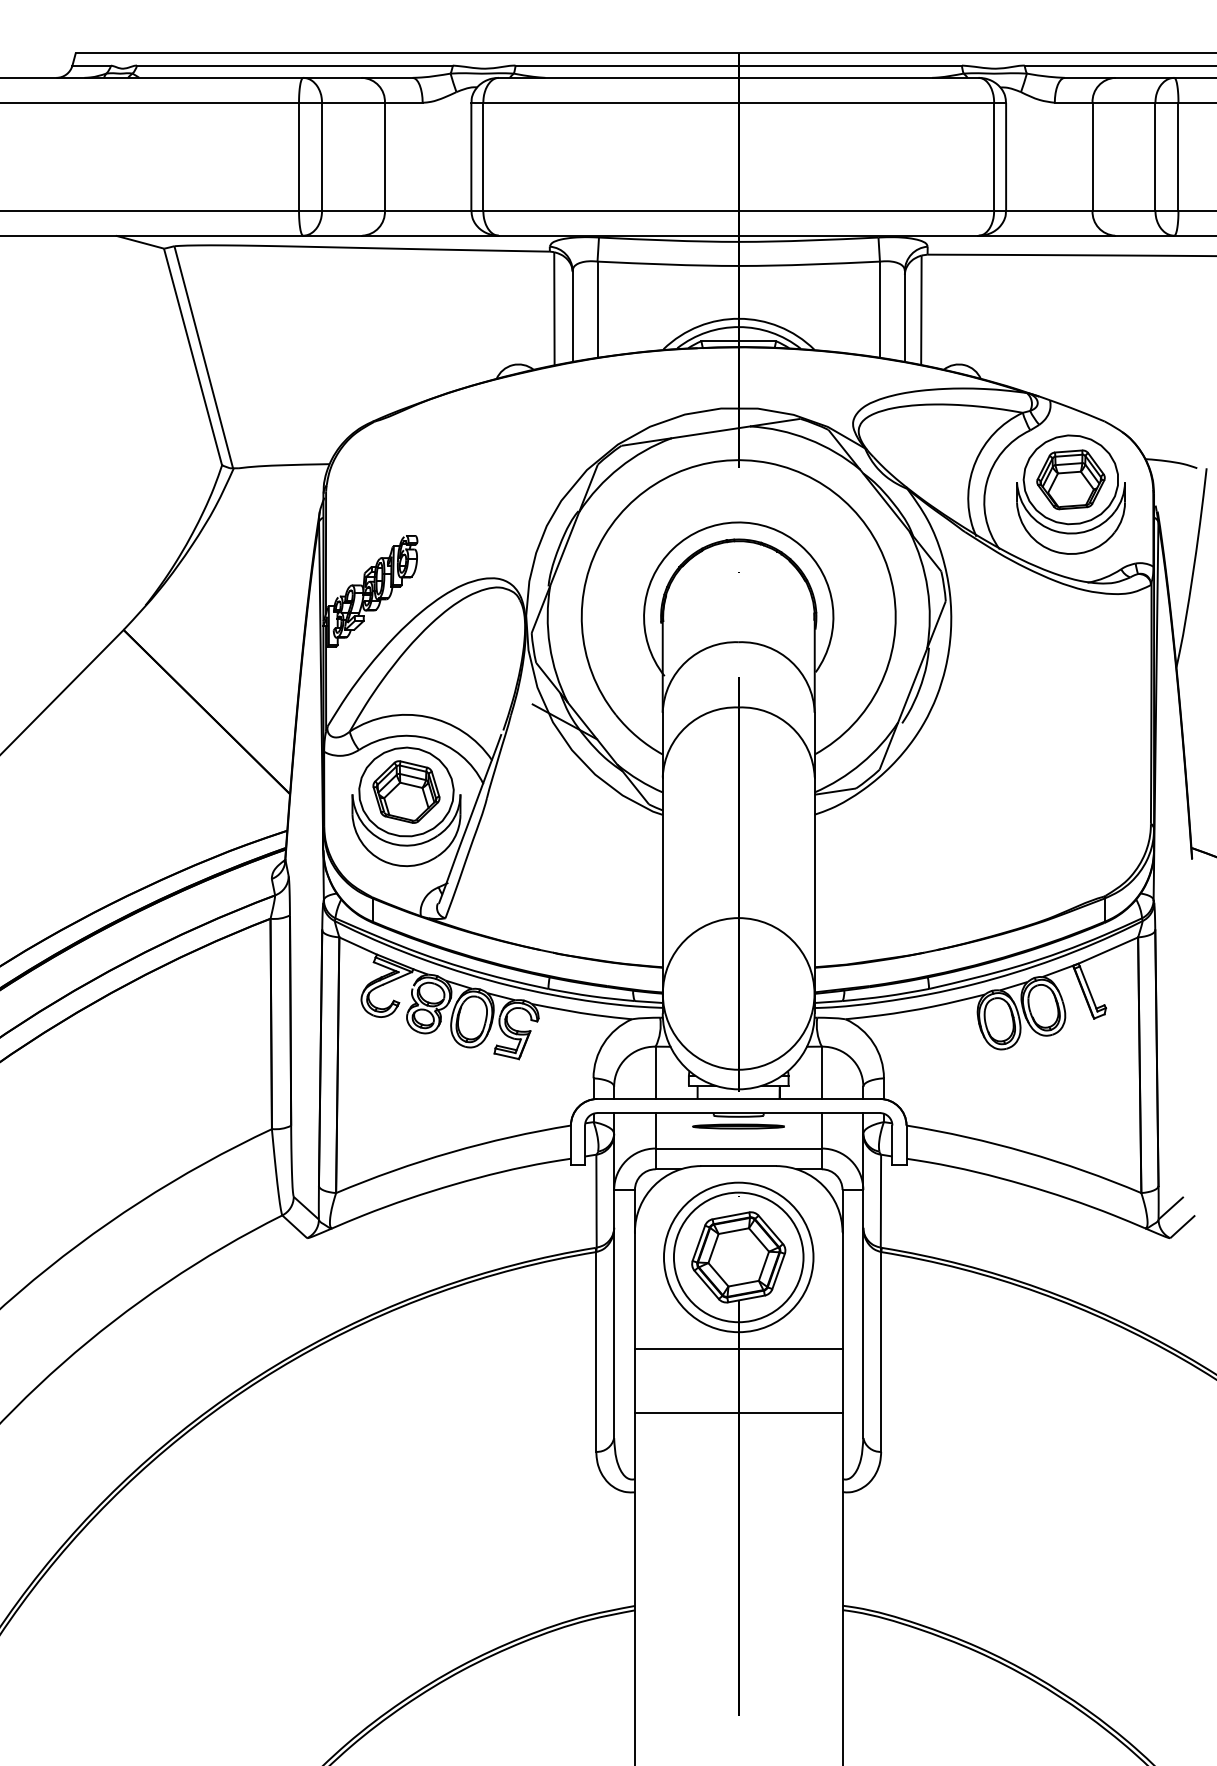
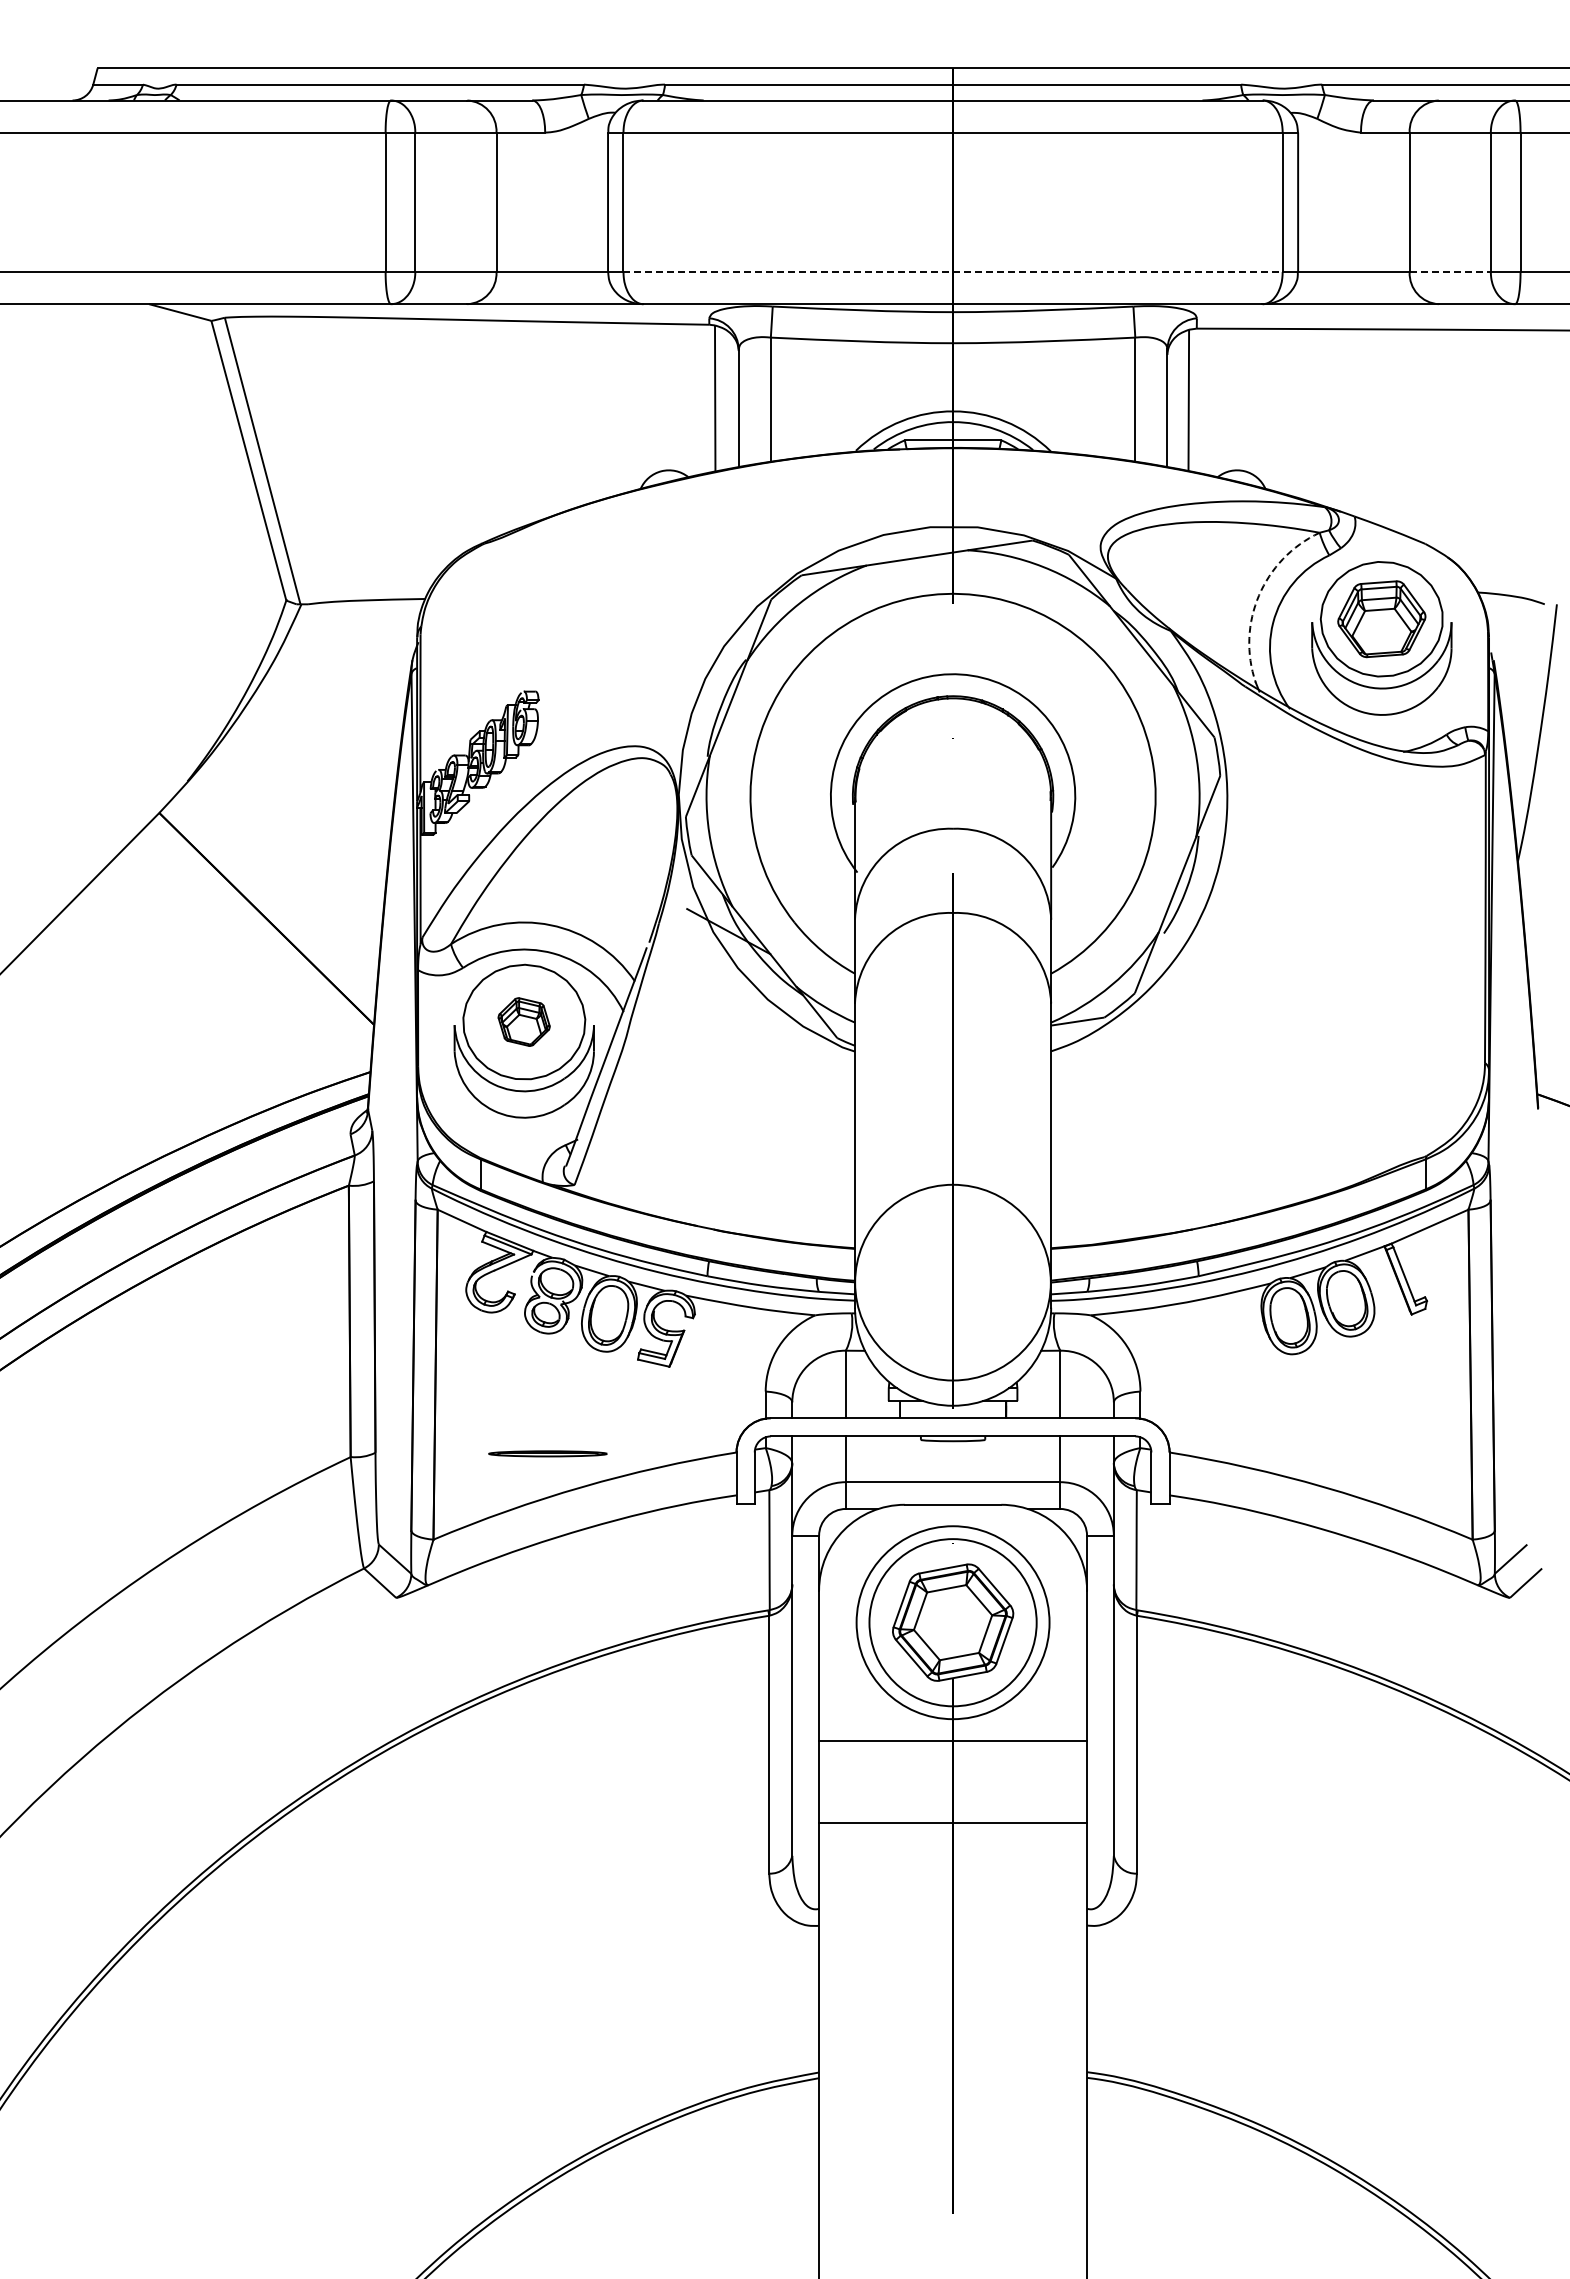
line: (739, 211) -> (953, 272), solid -> dashed
line: (1124, 211) -> (1450, 272), solid -> dashed
arc: (976, 461) -> (1259, 595), solid -> dashed
part: (405, 791) -> (523, 1021), size x0.6
part: (738, 1126) -> (547, 1453), moved

